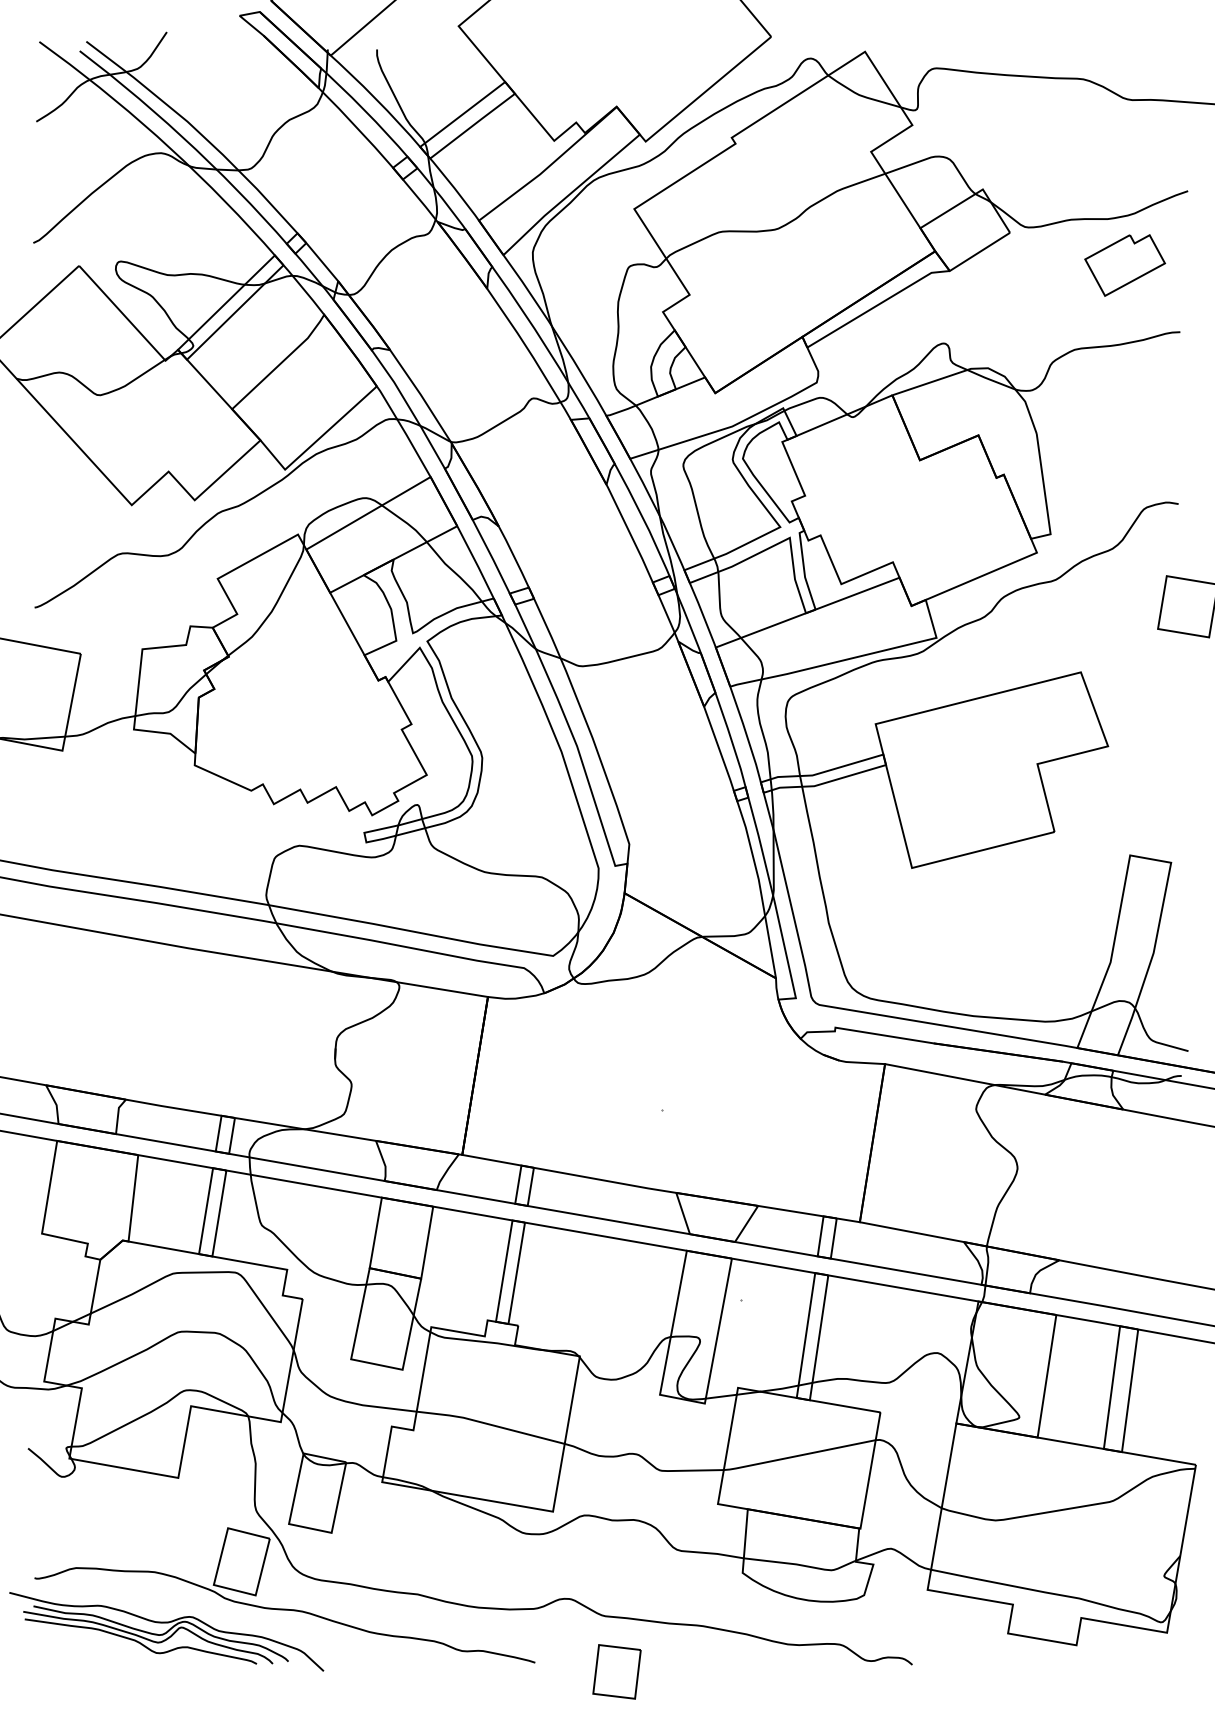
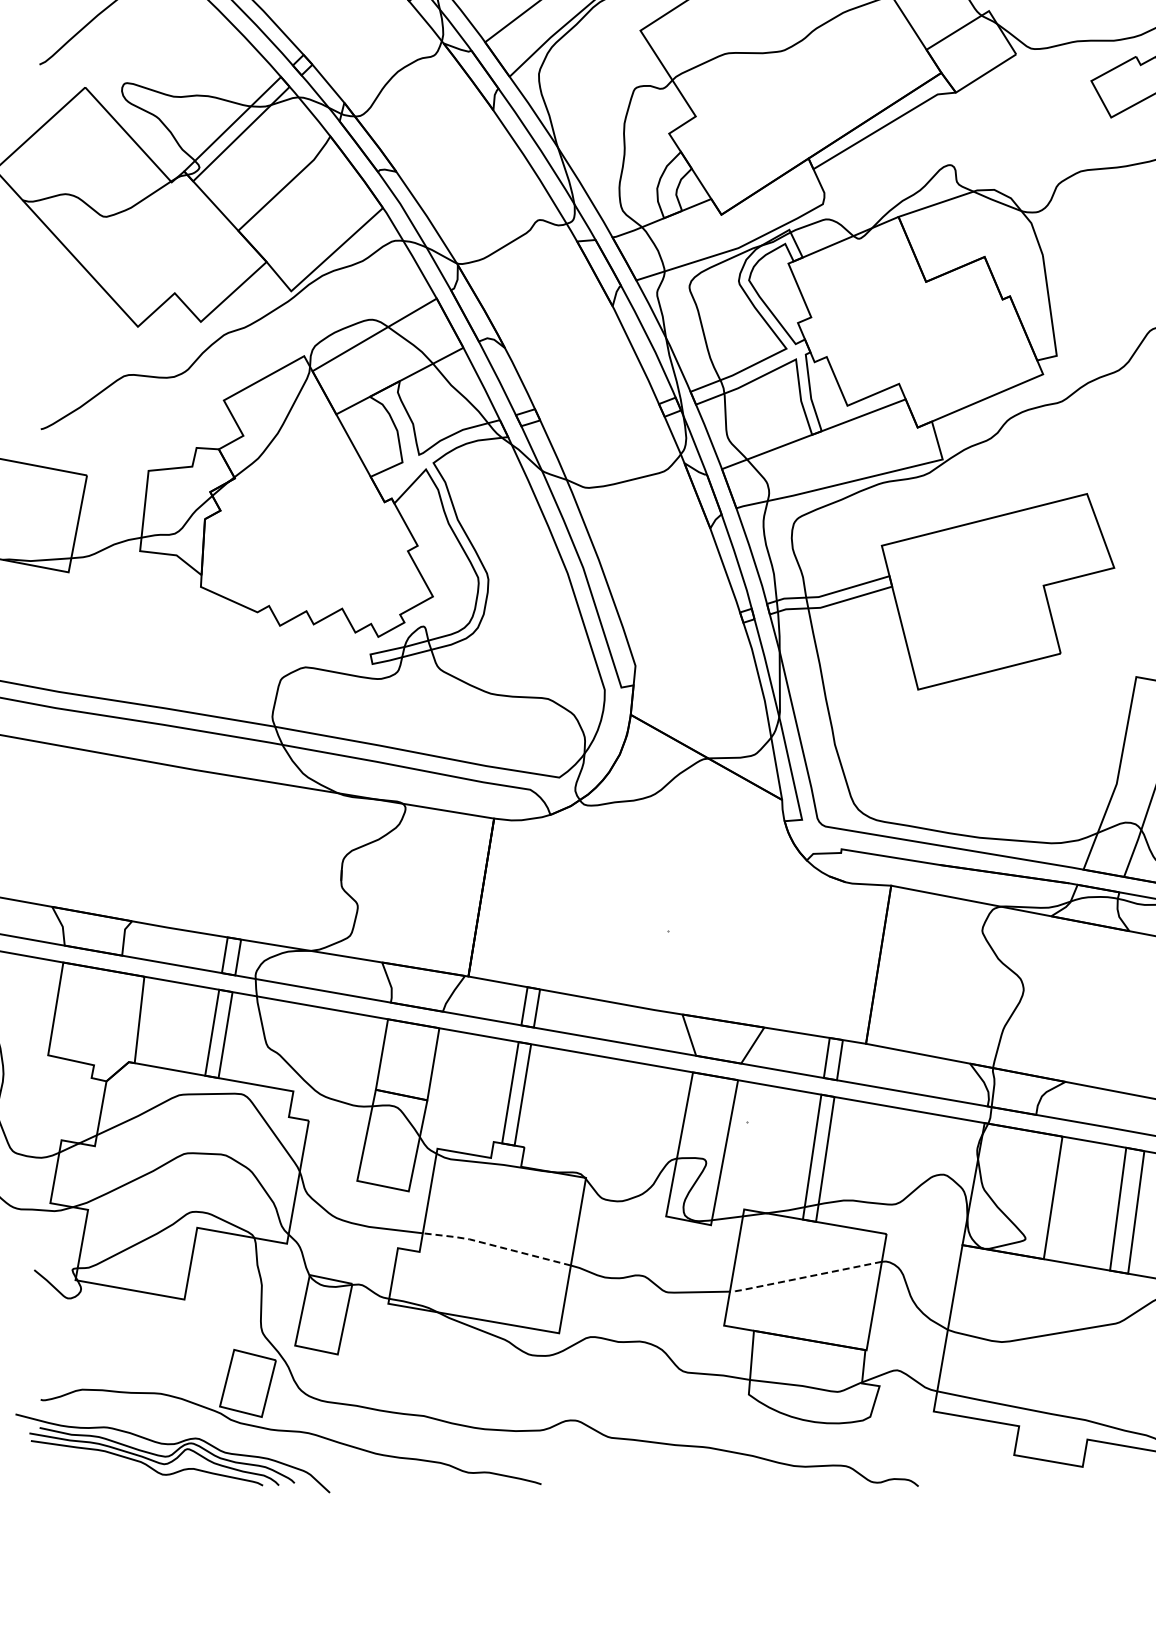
line: (489, 1424) -> (495, 1246), solid -> dashed
line: (798, 1455) -> (804, 1277), solid -> dashed
part: (616, 1671) -> (622, 1493), removed

